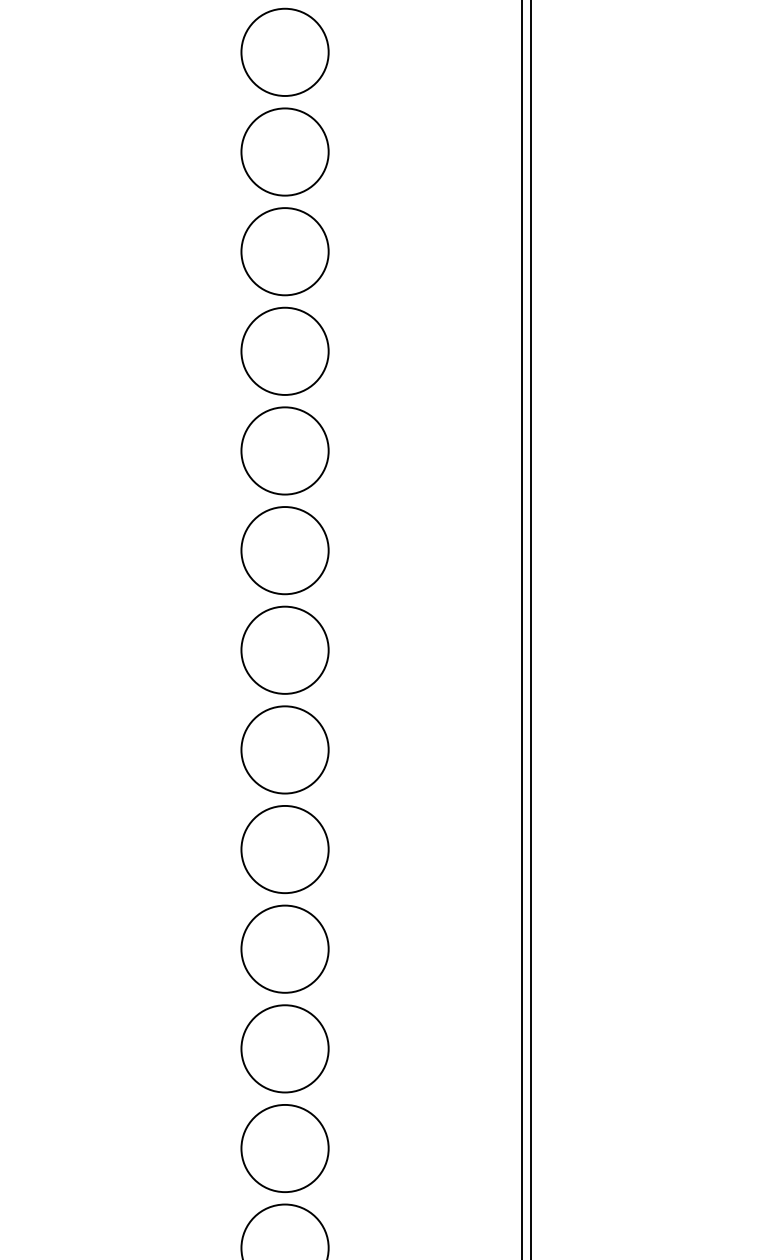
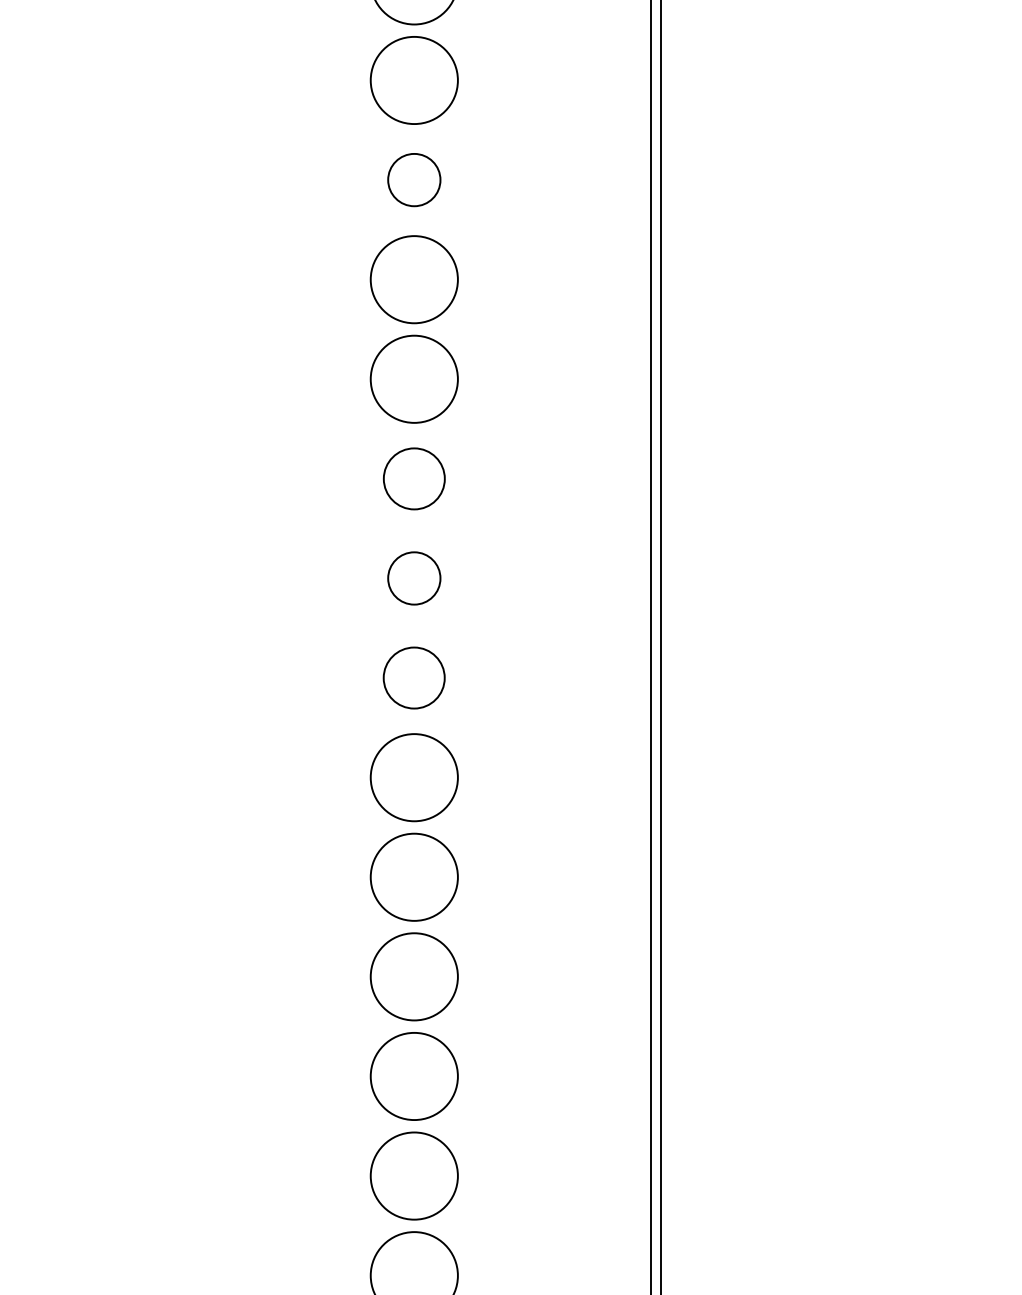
circle: (284, 51) -> (413, 179), size x0.6
circle: (284, 350) -> (413, 478), size x0.7
circle: (284, 451) -> (413, 578), size x0.6
circle: (284, 550) -> (413, 677), size x0.7

